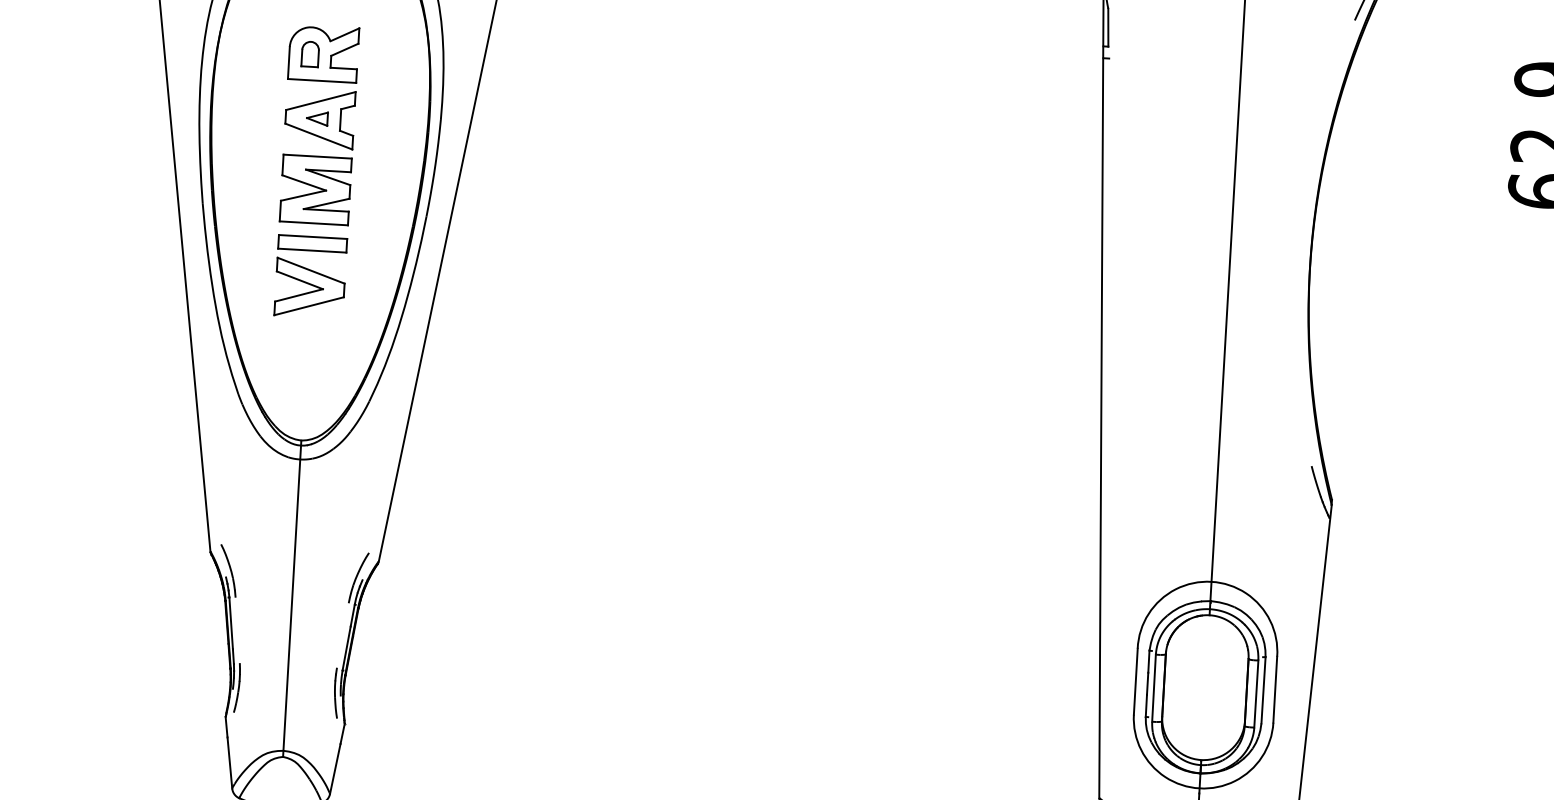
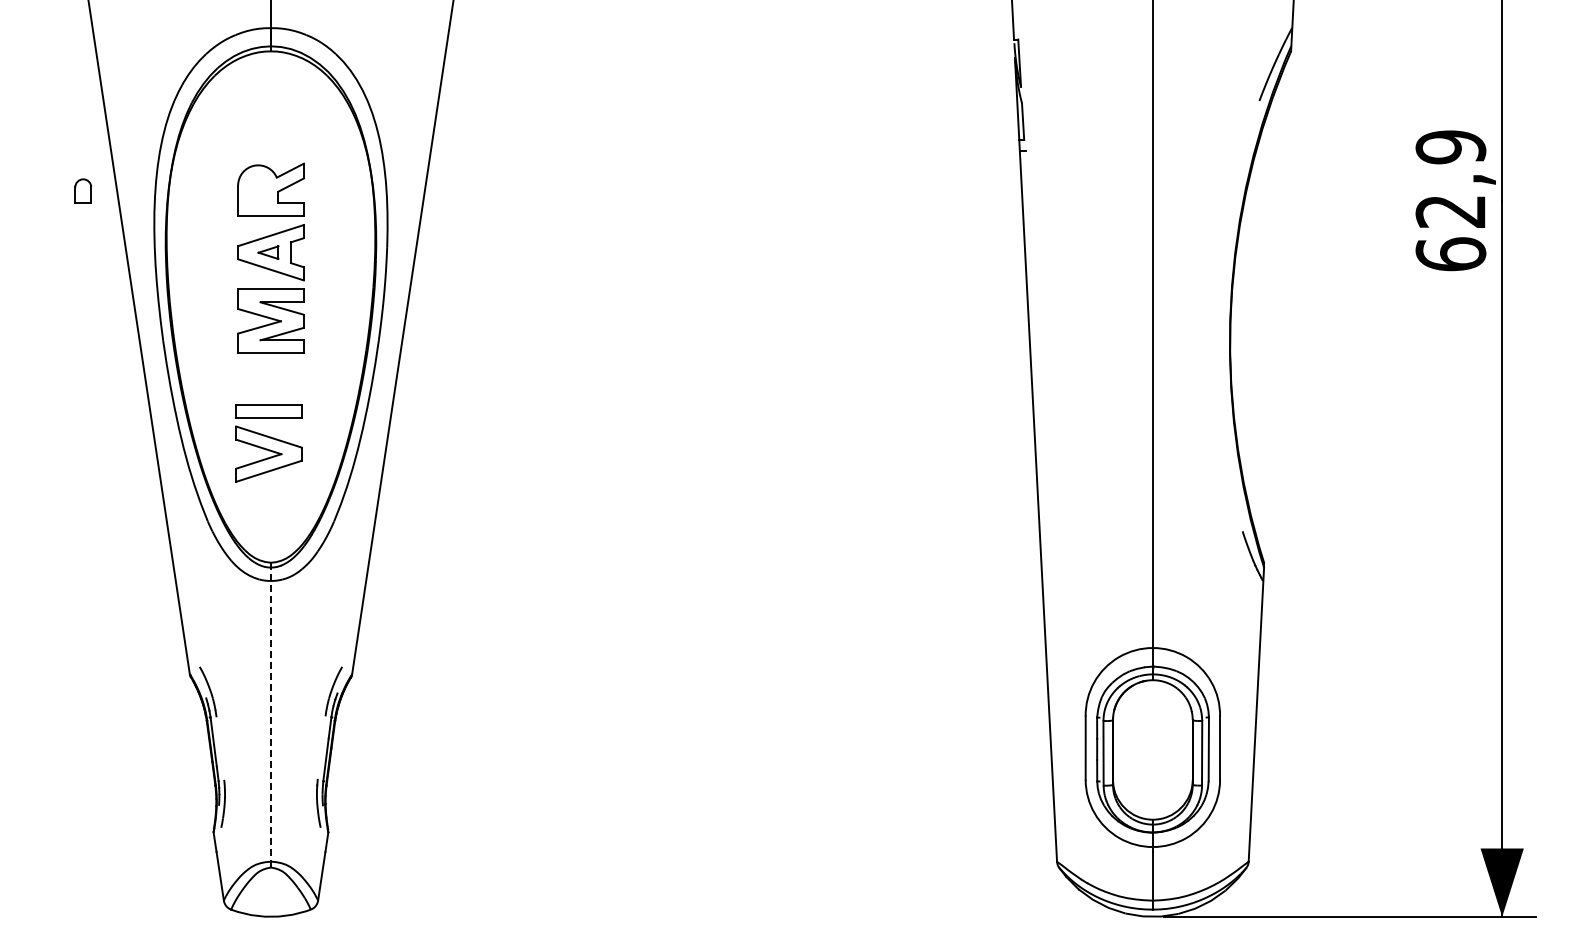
part: (310, 53) -> (83, 190), moved
part: (310, 277) -> (268, 443), moved
line: (292, 599) -> (271, 715), solid -> dashed

